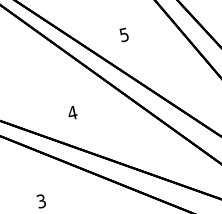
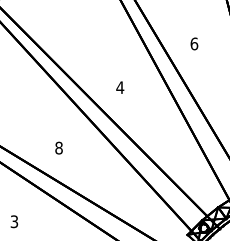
text: (124, 34) -> (120, 87), 5 -> 4
text: (72, 112) -> (59, 147), 4 -> 8

